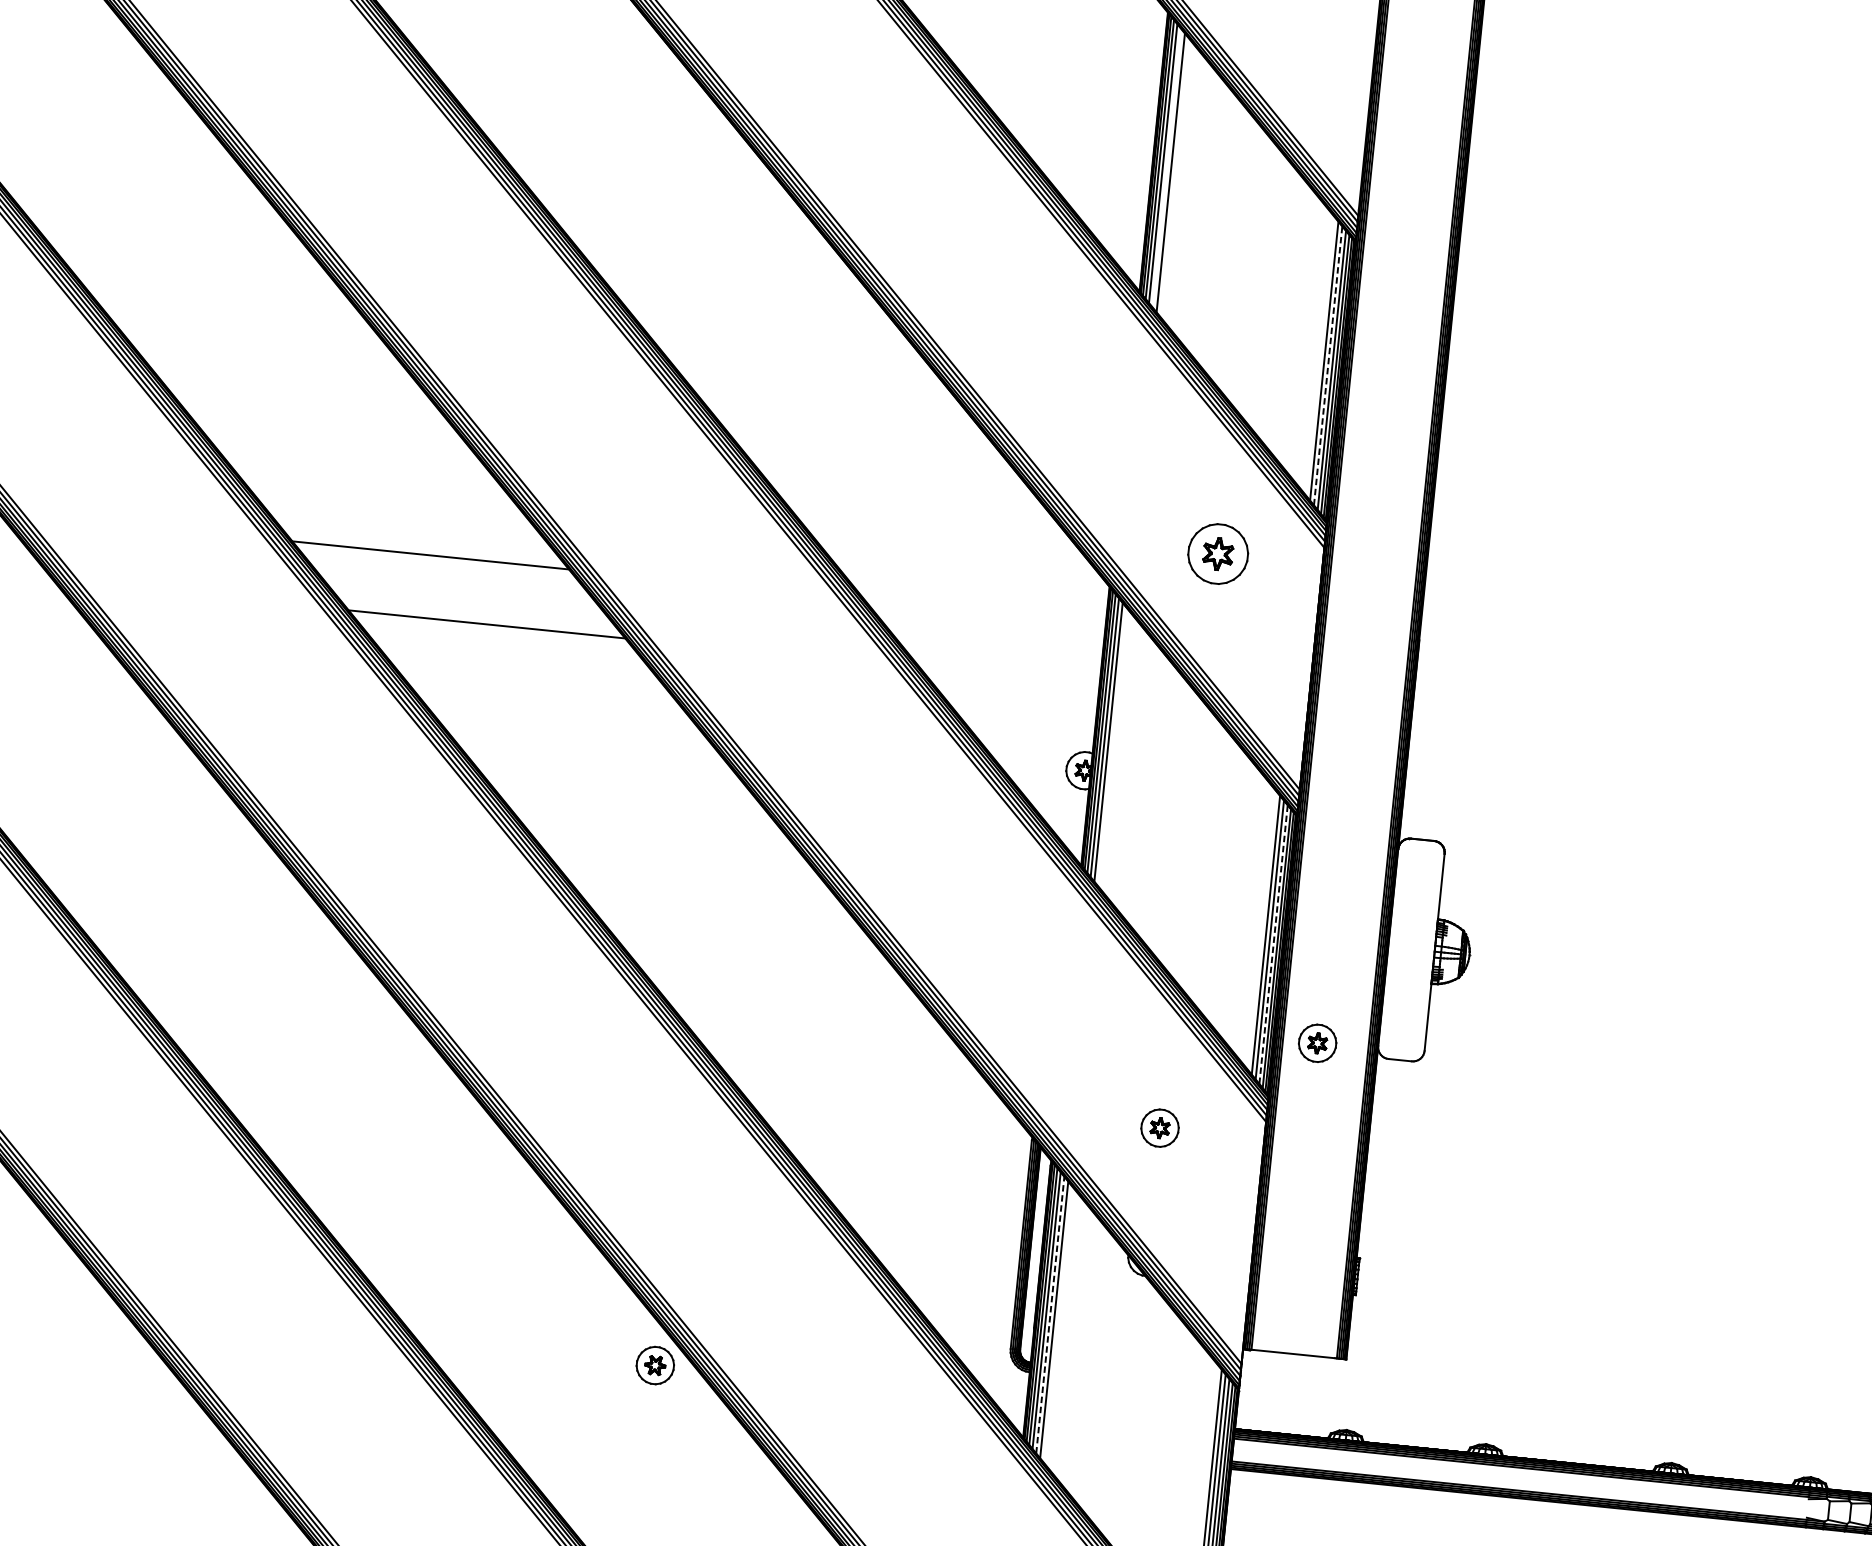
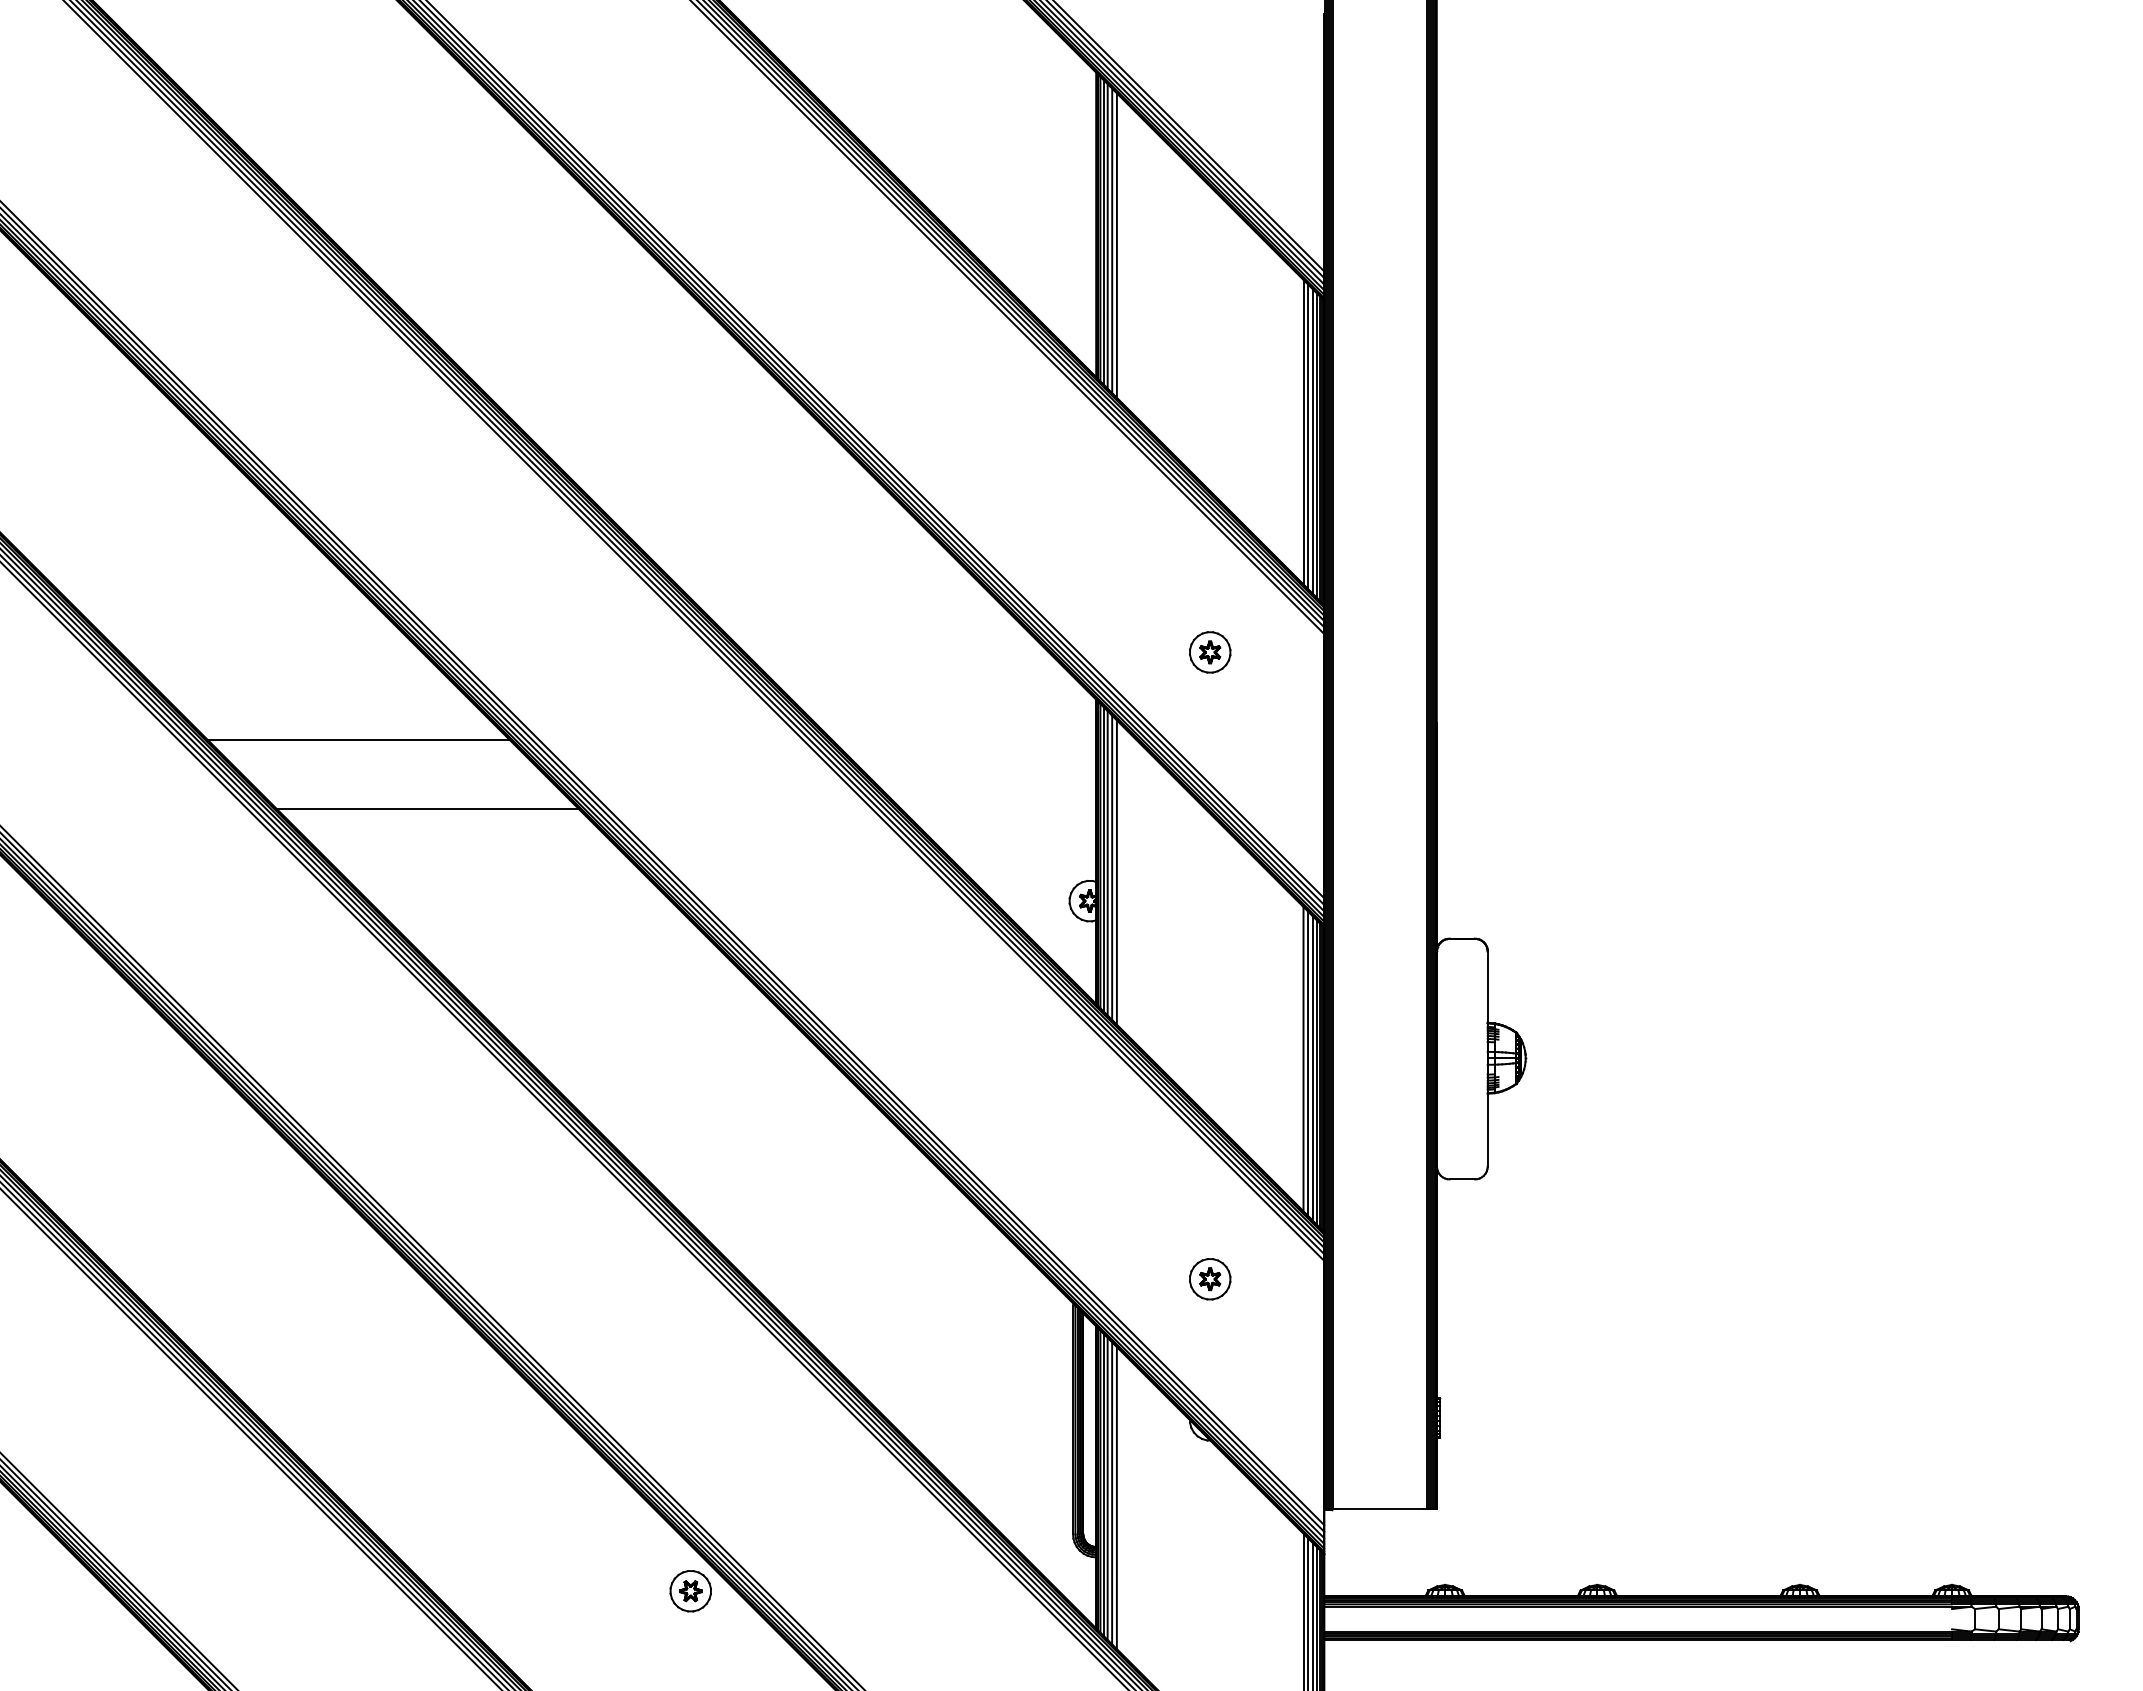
line: (1167, 167) -> (1112, 240), added
line: (1328, 365) -> (1308, 436), dashed -> solid
part: (1218, 554) -> (1210, 652), size x0.62
line: (1112, 746) -> (1116, 872), added
line: (1273, 943) -> (1312, 1067), dashed -> solid
part: (1317, 1043) -> (1371, 1170), removed
line: (1050, 1314) -> (1112, 1492), dashed -> solid

